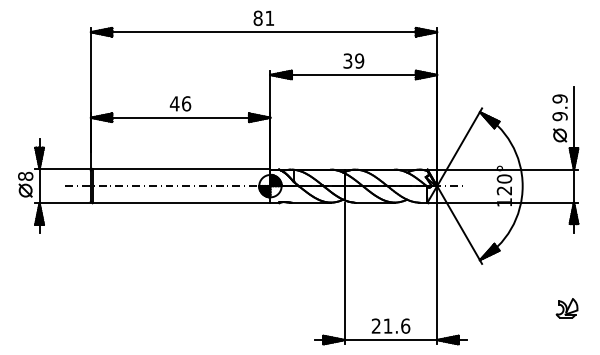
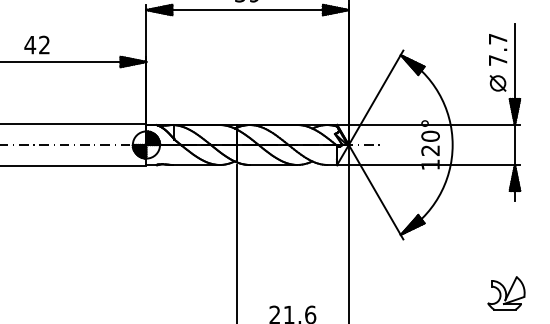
text: (186, 103) -> (44, 44), 46 -> 42
text: (559, 107) -> (497, 49), 9.9 -> 7.7
part: (566, 308) -> (505, 293), size x1.43

